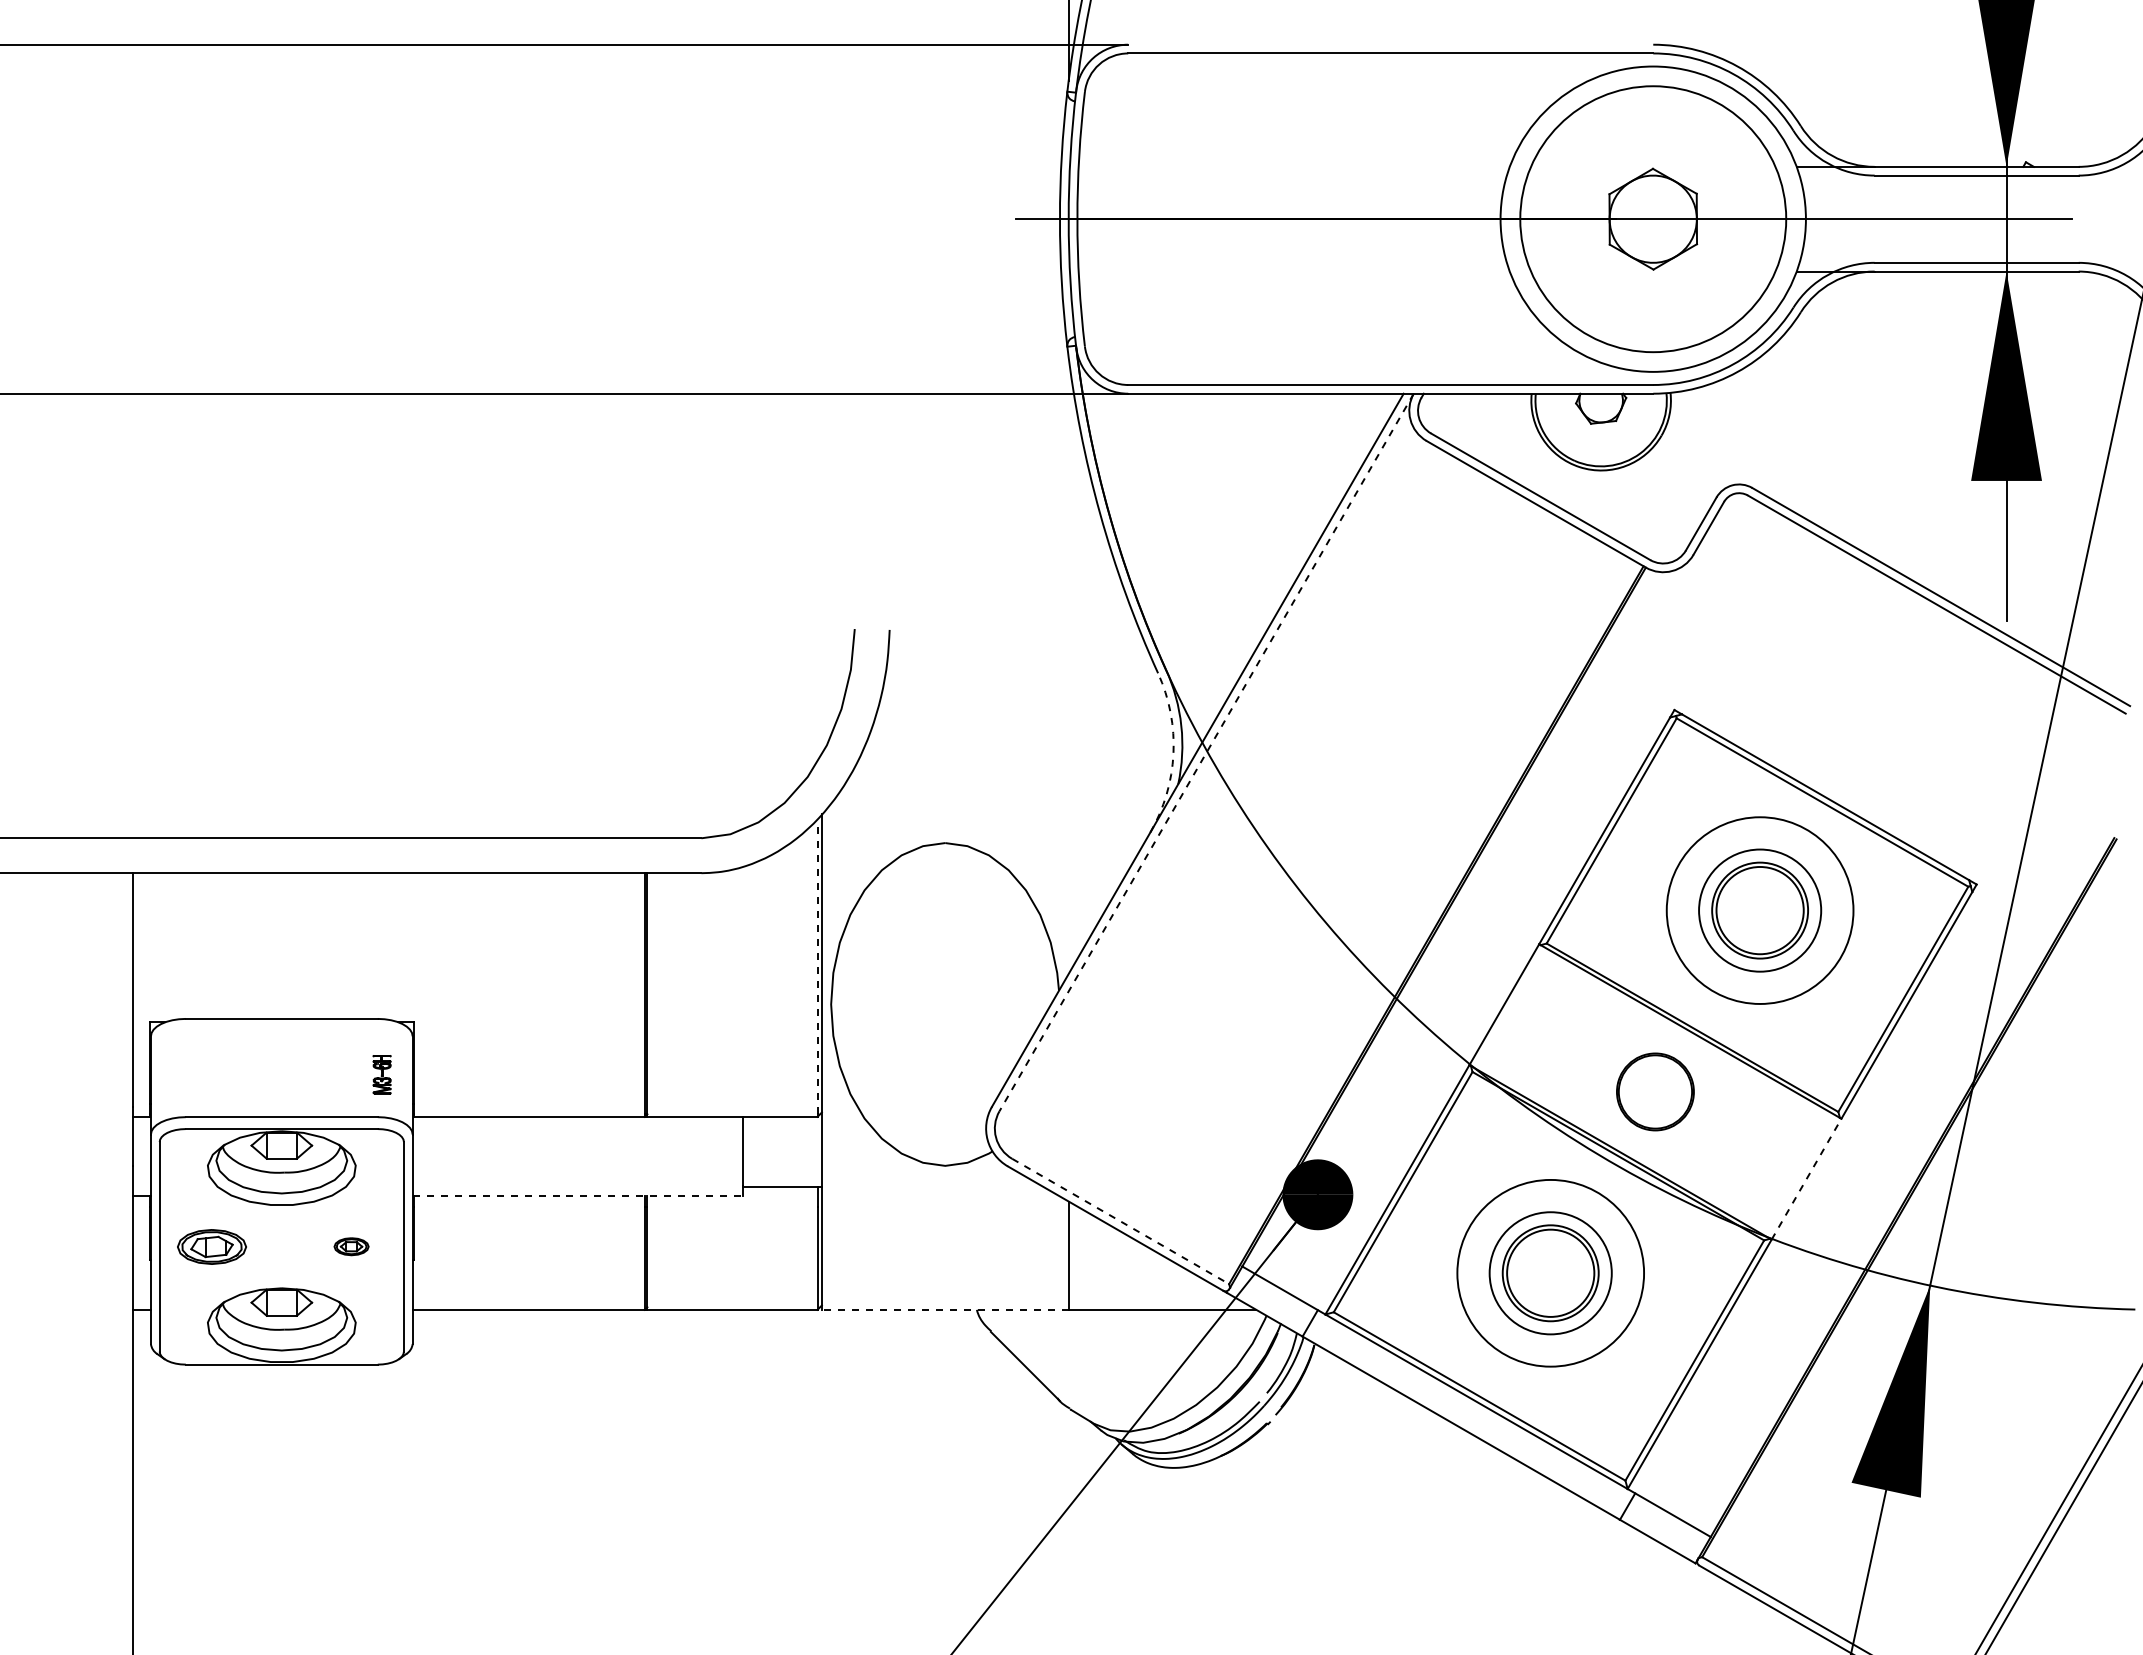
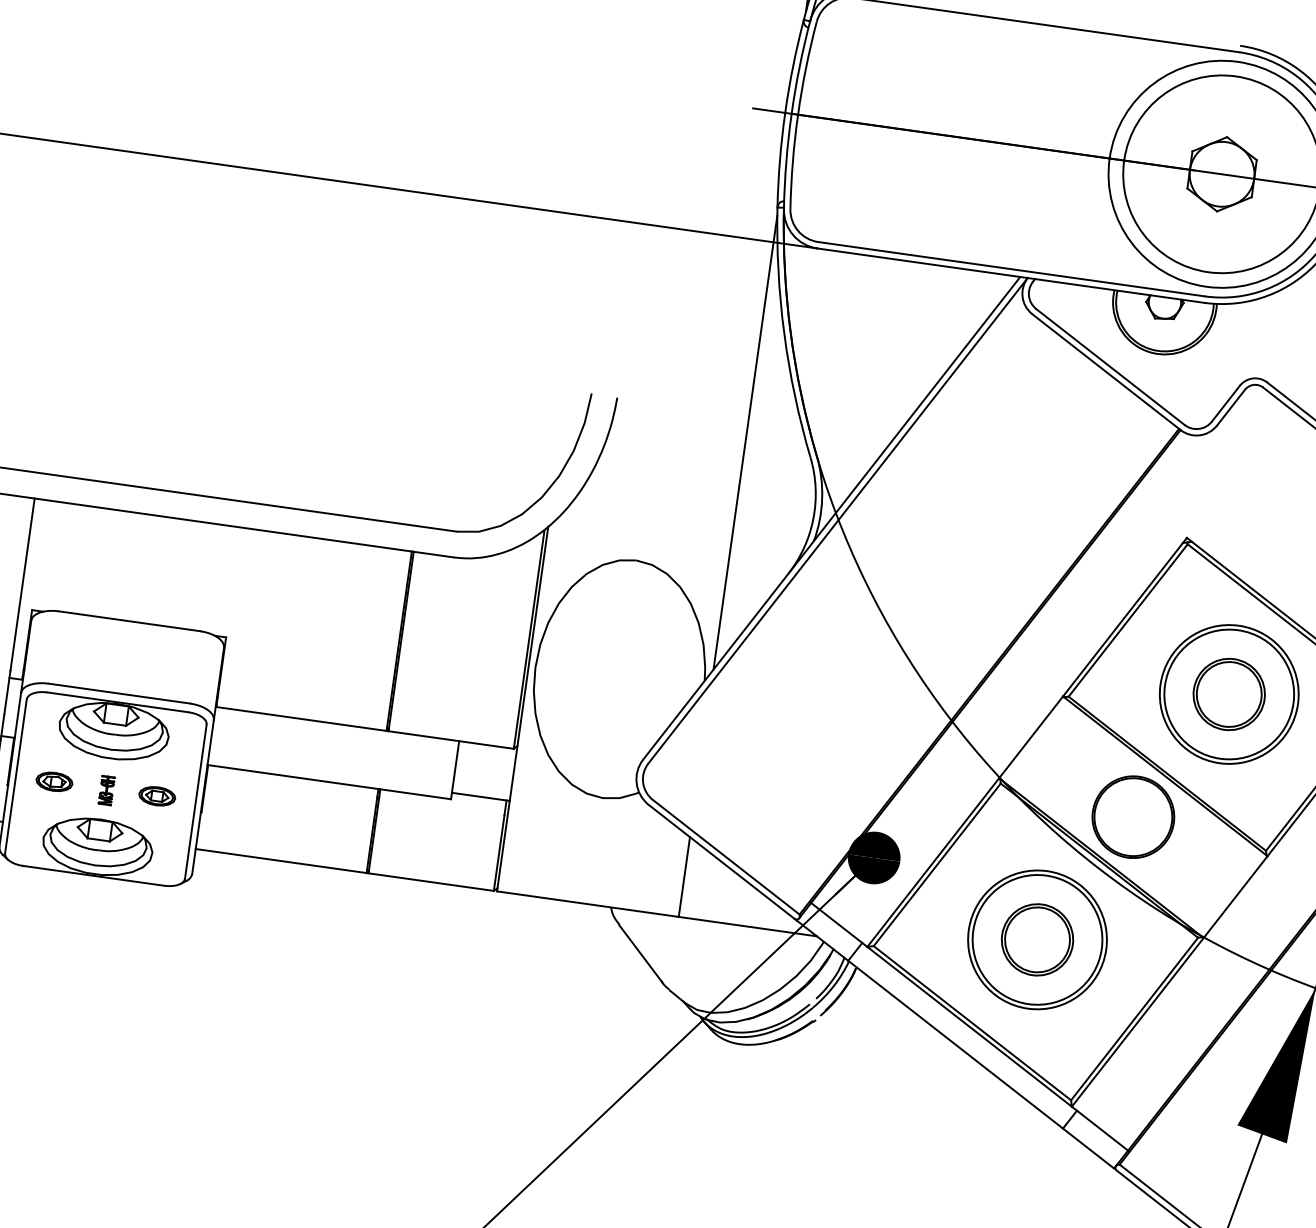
line: (1068, 665) -> (745, 442), added
line: (1206, 752) -> (837, 520), dashed -> solid
arc: (1173, 753) -> (813, 518), dashed -> solid
circle: (1759, 910) -> (1228, 694), size x1.43
line: (817, 966) -> (529, 638), dashed -> solid
part: (381, 1074) -> (106, 790), moved
part: (1655, 1091) -> (1133, 816), size x1.43
line: (1806, 1179) -> (1235, 897), dashed -> solid
line: (578, 1195) -> (329, 781), dashed -> solid
line: (1121, 1221) -> (726, 857), dashed -> solid
part: (211, 1246) -> (54, 781), size x0.71
part: (351, 1246) -> (157, 796), size x1.43
circle: (1550, 1273) -> (1037, 940), size x1.43
line: (944, 1309) -> (587, 903), dashed -> solid

